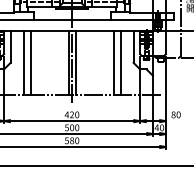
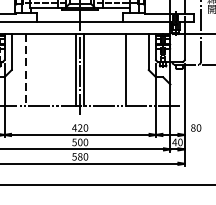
line: (30, 62) -> (33, 69), removed
line: (120, 62) -> (134, 69), removed
line: (23, 63) -> (26, 70), solid -> dashed

